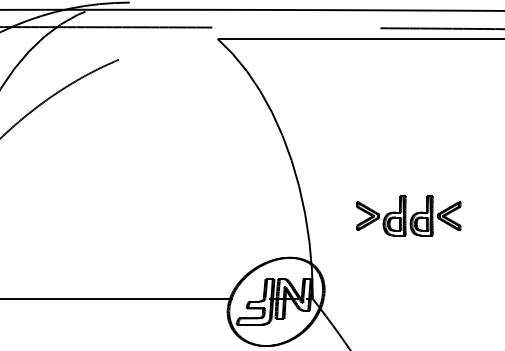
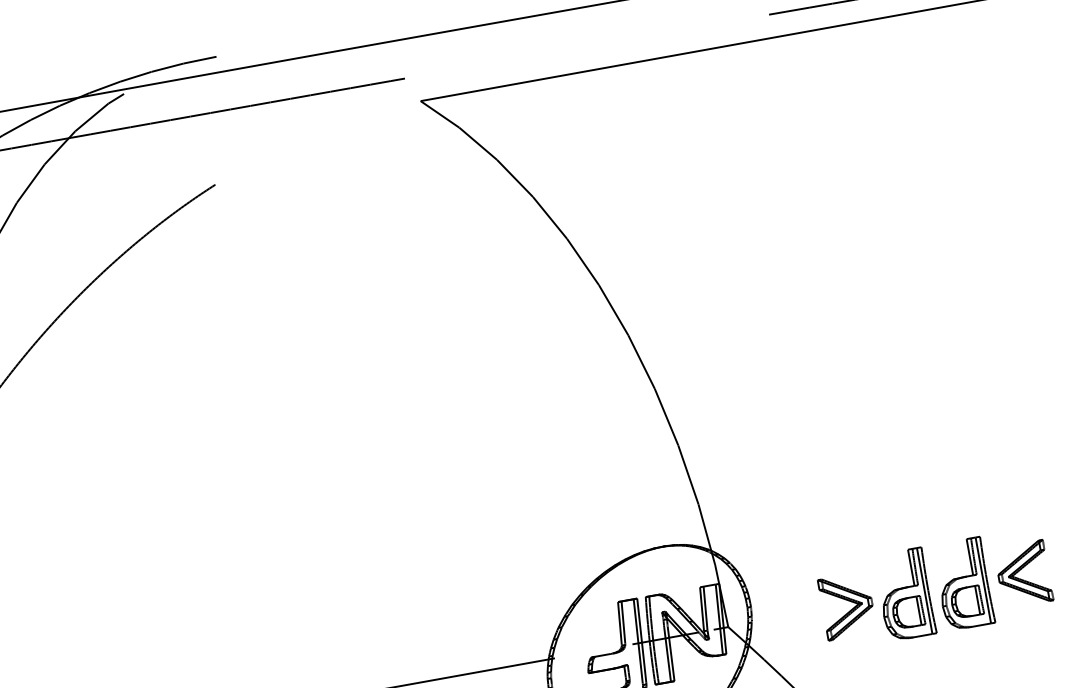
part: (408, 215) -> (935, 588), moved

